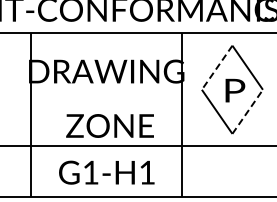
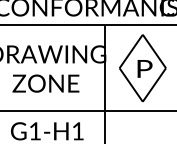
line: (217, 67) -> (131, 51), dashed -> solid
line: (247, 111) -> (154, 84), dashed -> solid
text: (109, 125) -> (45, 83), moved

